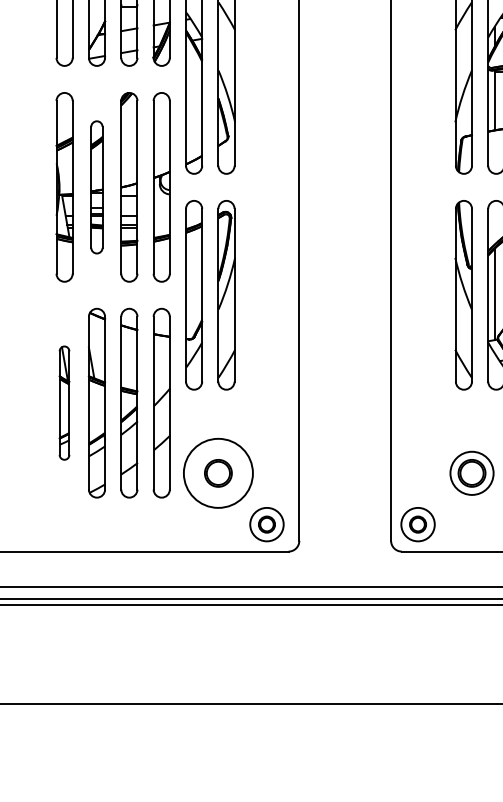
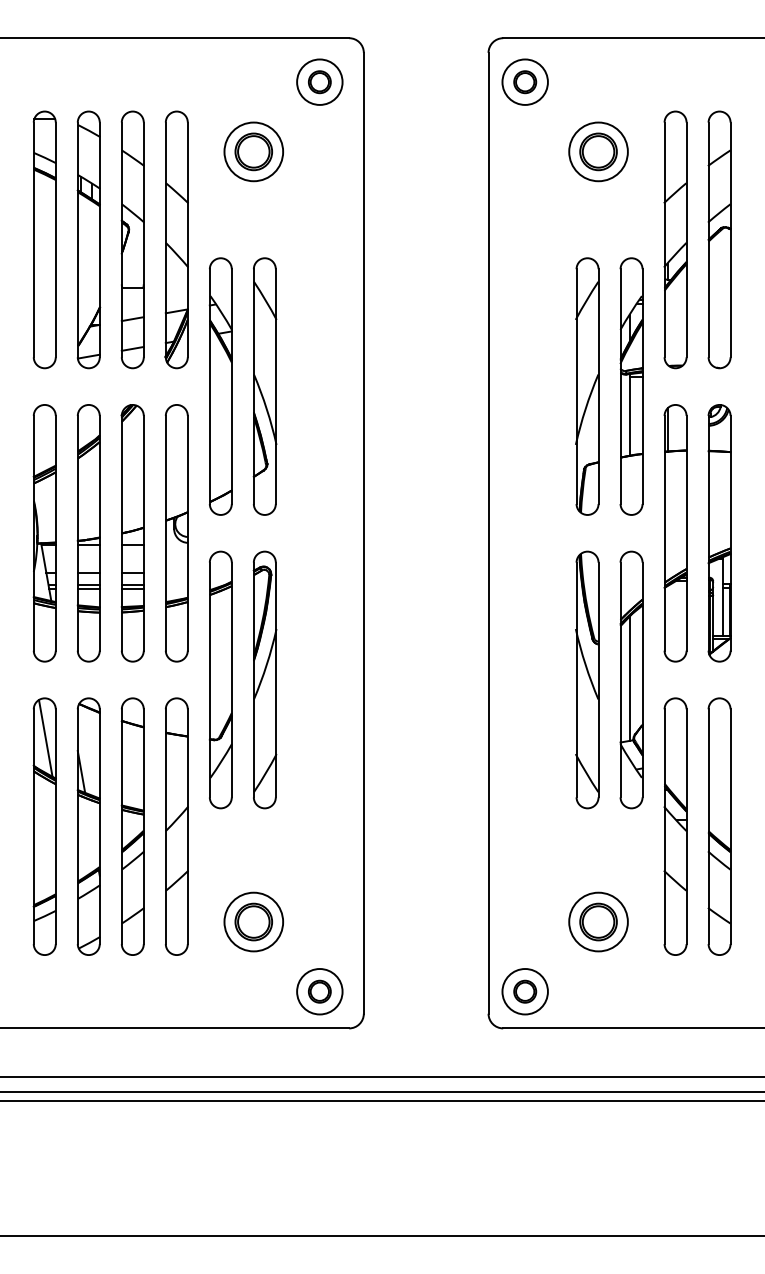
part: (96, 187) -> (88, 533), size x1.43
part: (64, 403) -> (44, 826), size x1.67
circle: (218, 472) -> (253, 921), size x0.62

